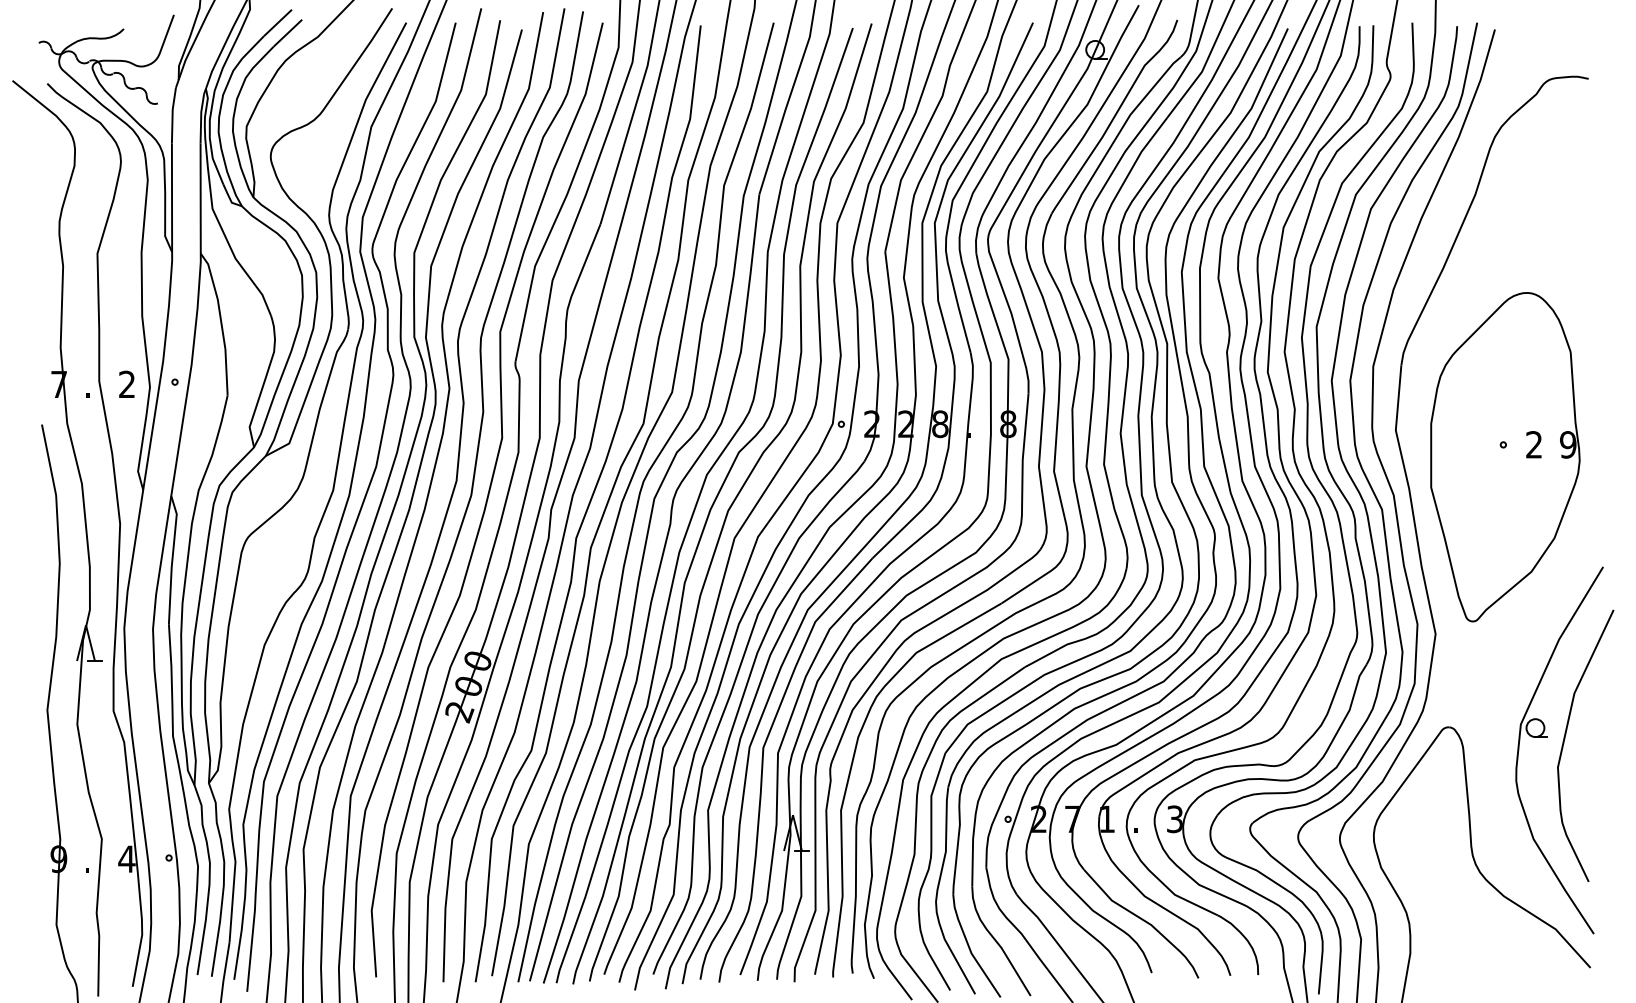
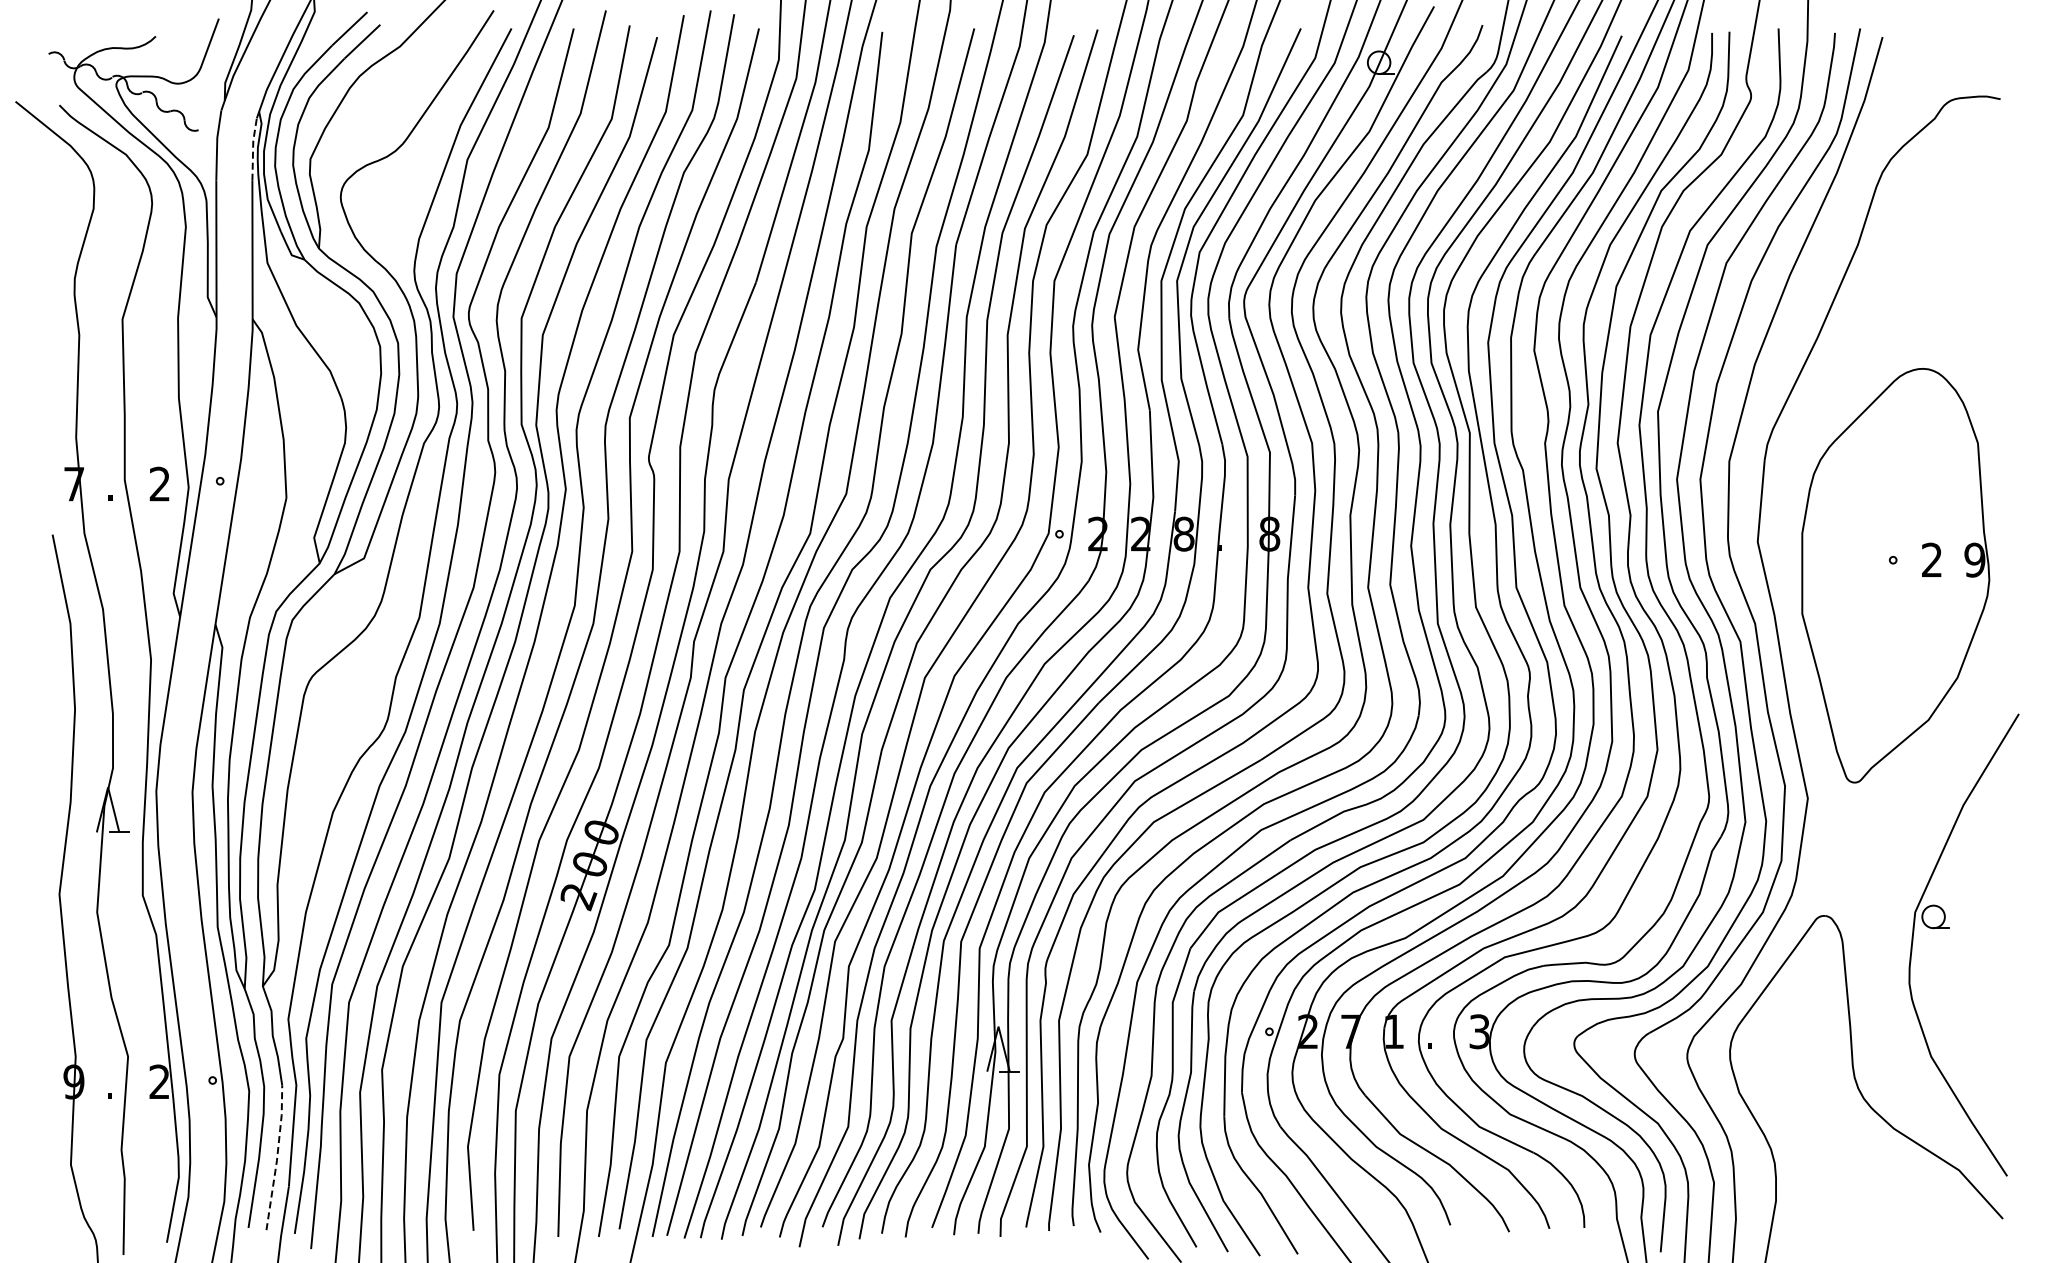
line: (201, 117) -> (253, 148), solid -> dashed
curve: (1564, 741) -> (1970, 933), removed
text: (126, 858) -> (159, 1081), 4 -> 2
line: (220, 919) -> (277, 1157), solid -> dashed

